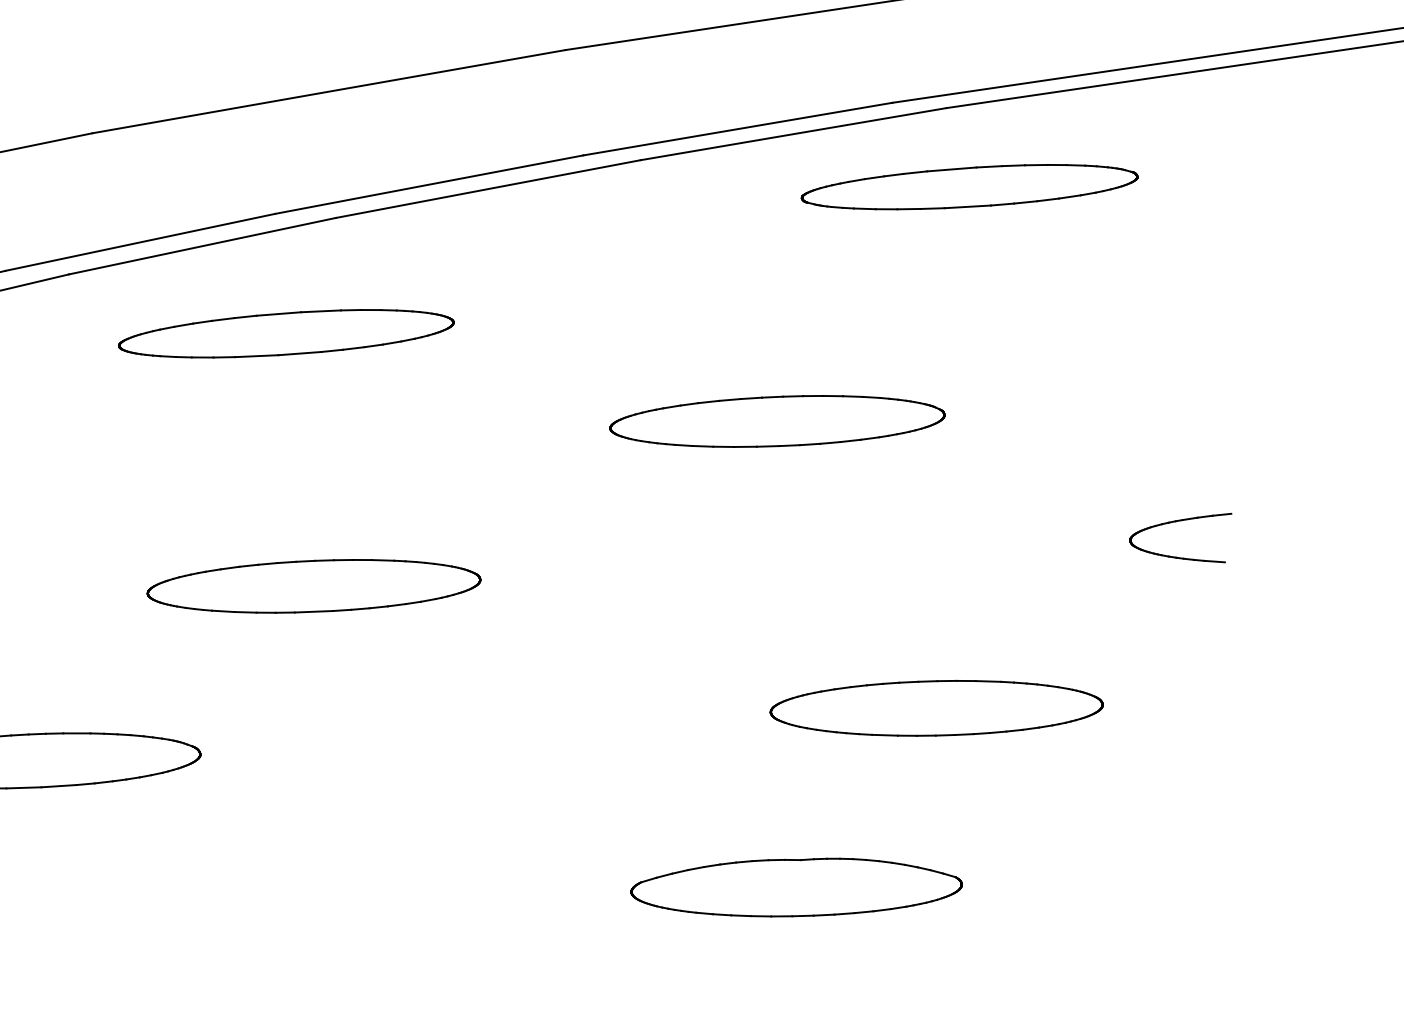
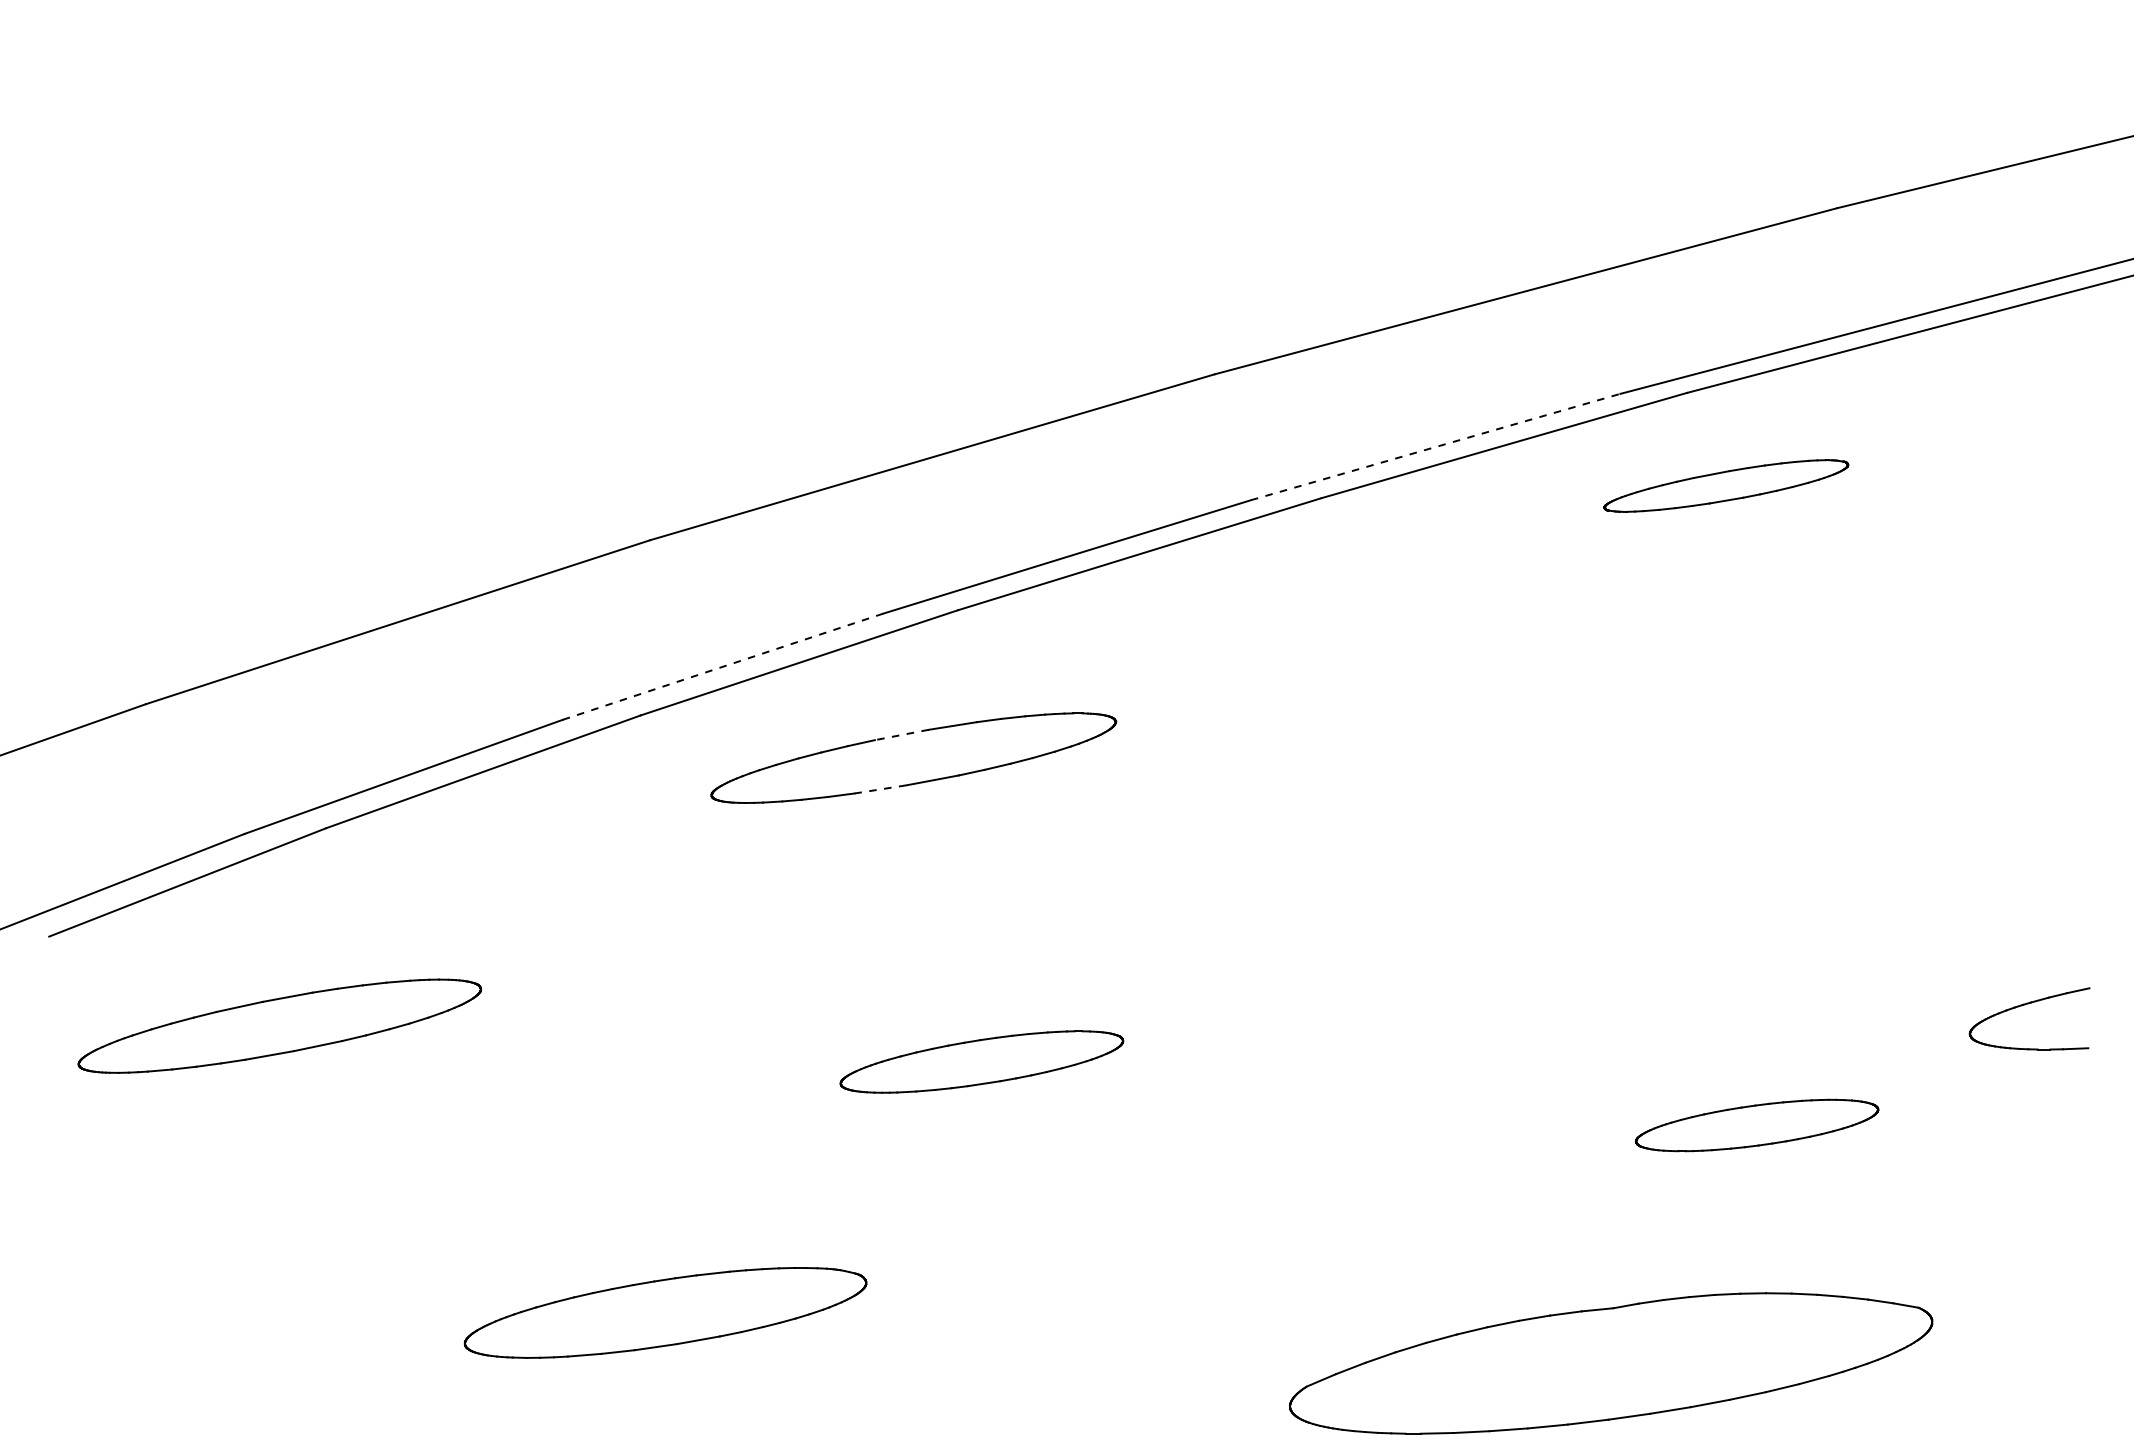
line: (738, 128) -> (1436, 446), solid -> dashed
part: (970, 186) -> (1726, 485), size x0.6
line: (140, 242) -> (723, 666), solid -> dashed
line: (278, 314) -> (901, 735), solid -> dashed
line: (256, 356) -> (880, 789), solid -> dashed
part: (777, 421) -> (1523, 797), removed
part: (1177, 521) -> (2025, 1005), moved
part: (313, 585) -> (981, 1061), size x0.7
part: (936, 708) -> (1756, 1125), size x0.6
part: (796, 887) -> (1610, 1363), size x1.6

